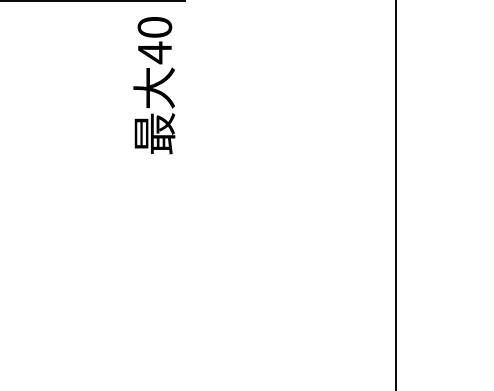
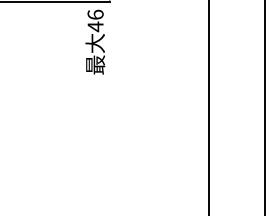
text: (154, 26) -> (95, 14), 40 -> 46

